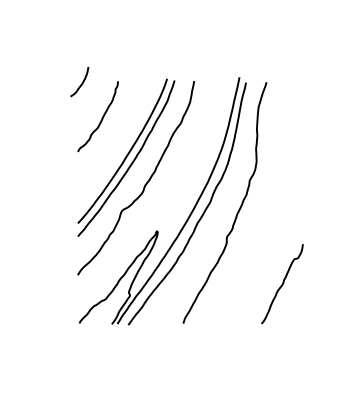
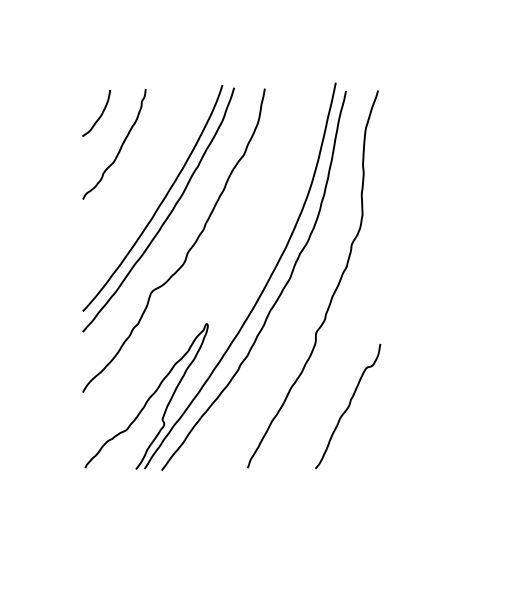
curve: (81, 83) -> (99, 115), moved
curve: (282, 284) -> (348, 407), moved

